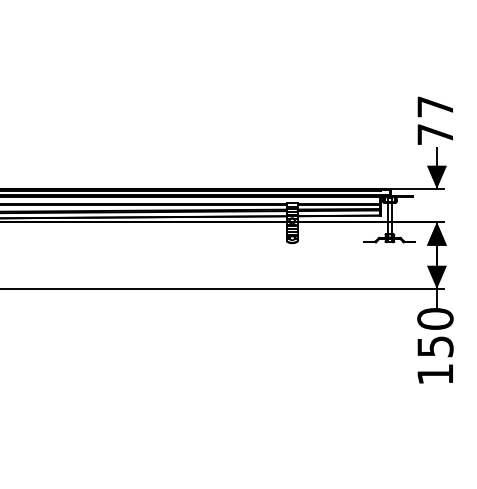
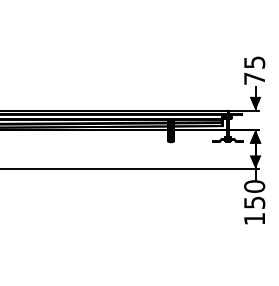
text: (435, 106) -> (254, 62), 77 -> 75

